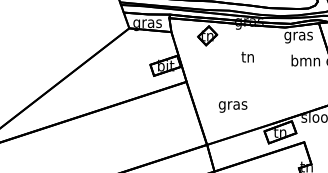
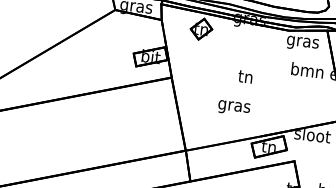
text: (247, 56) -> (245, 76), moved
text: (232, 106) -> (233, 107), moved

